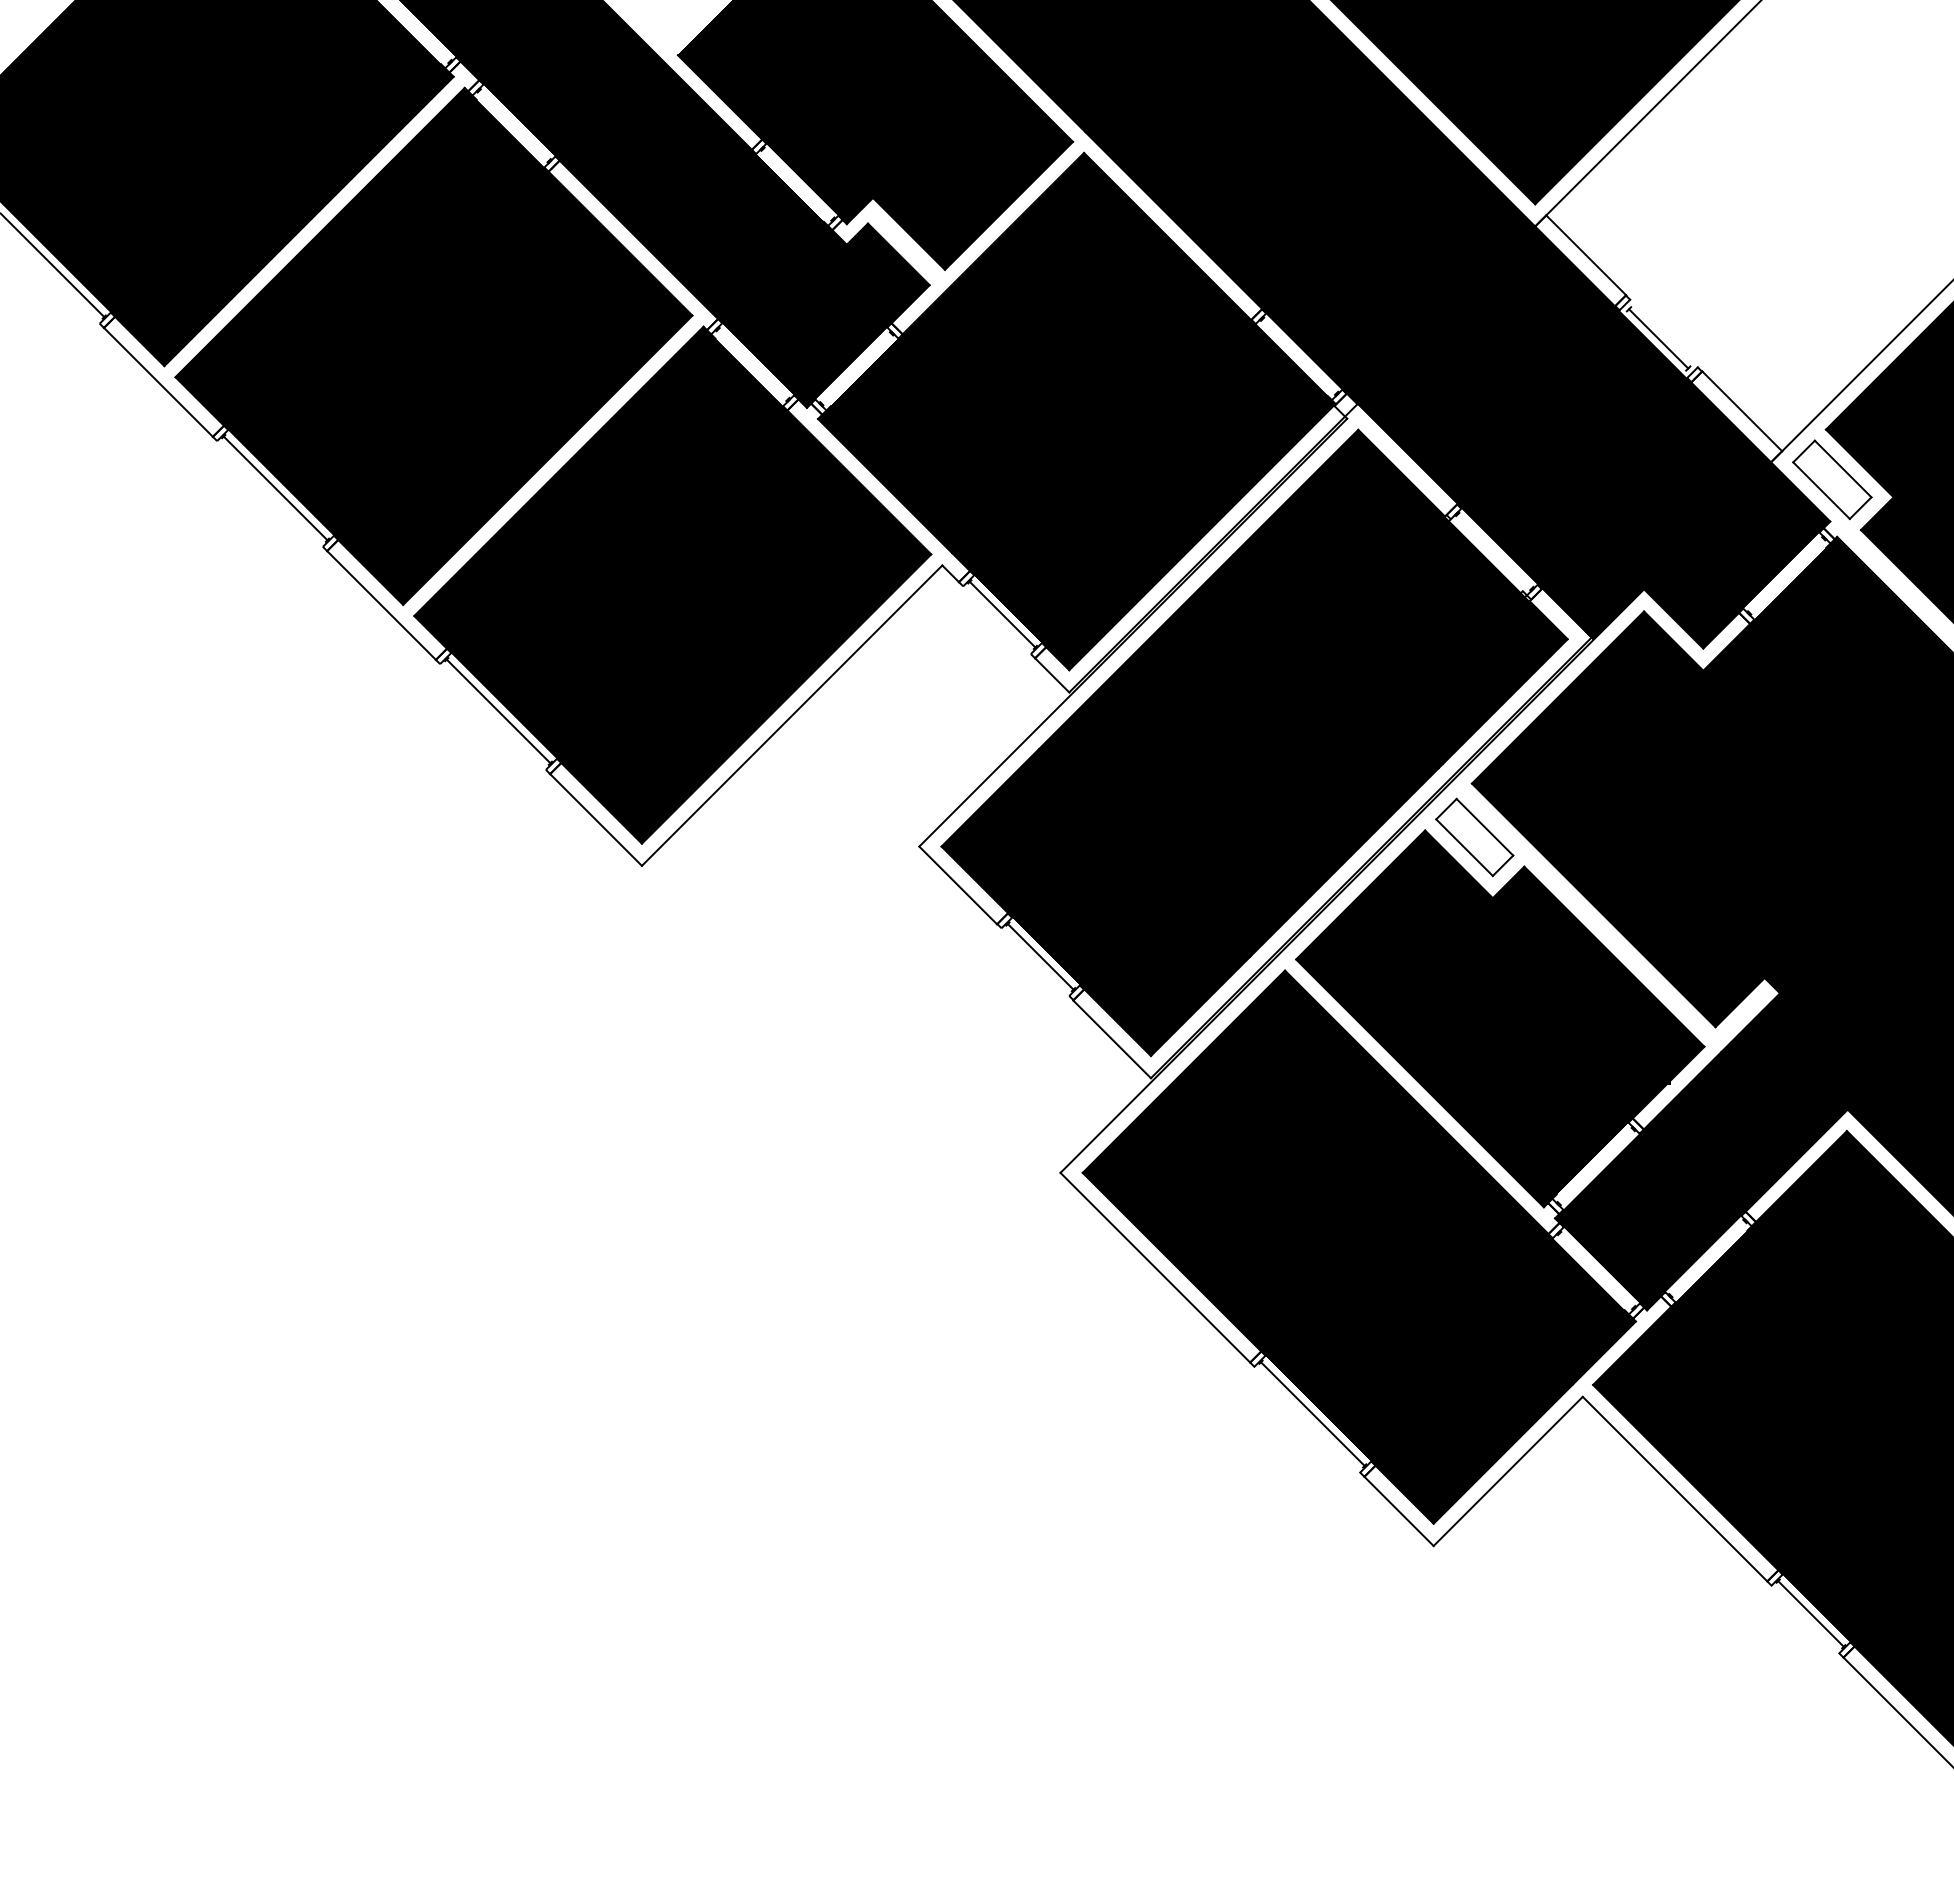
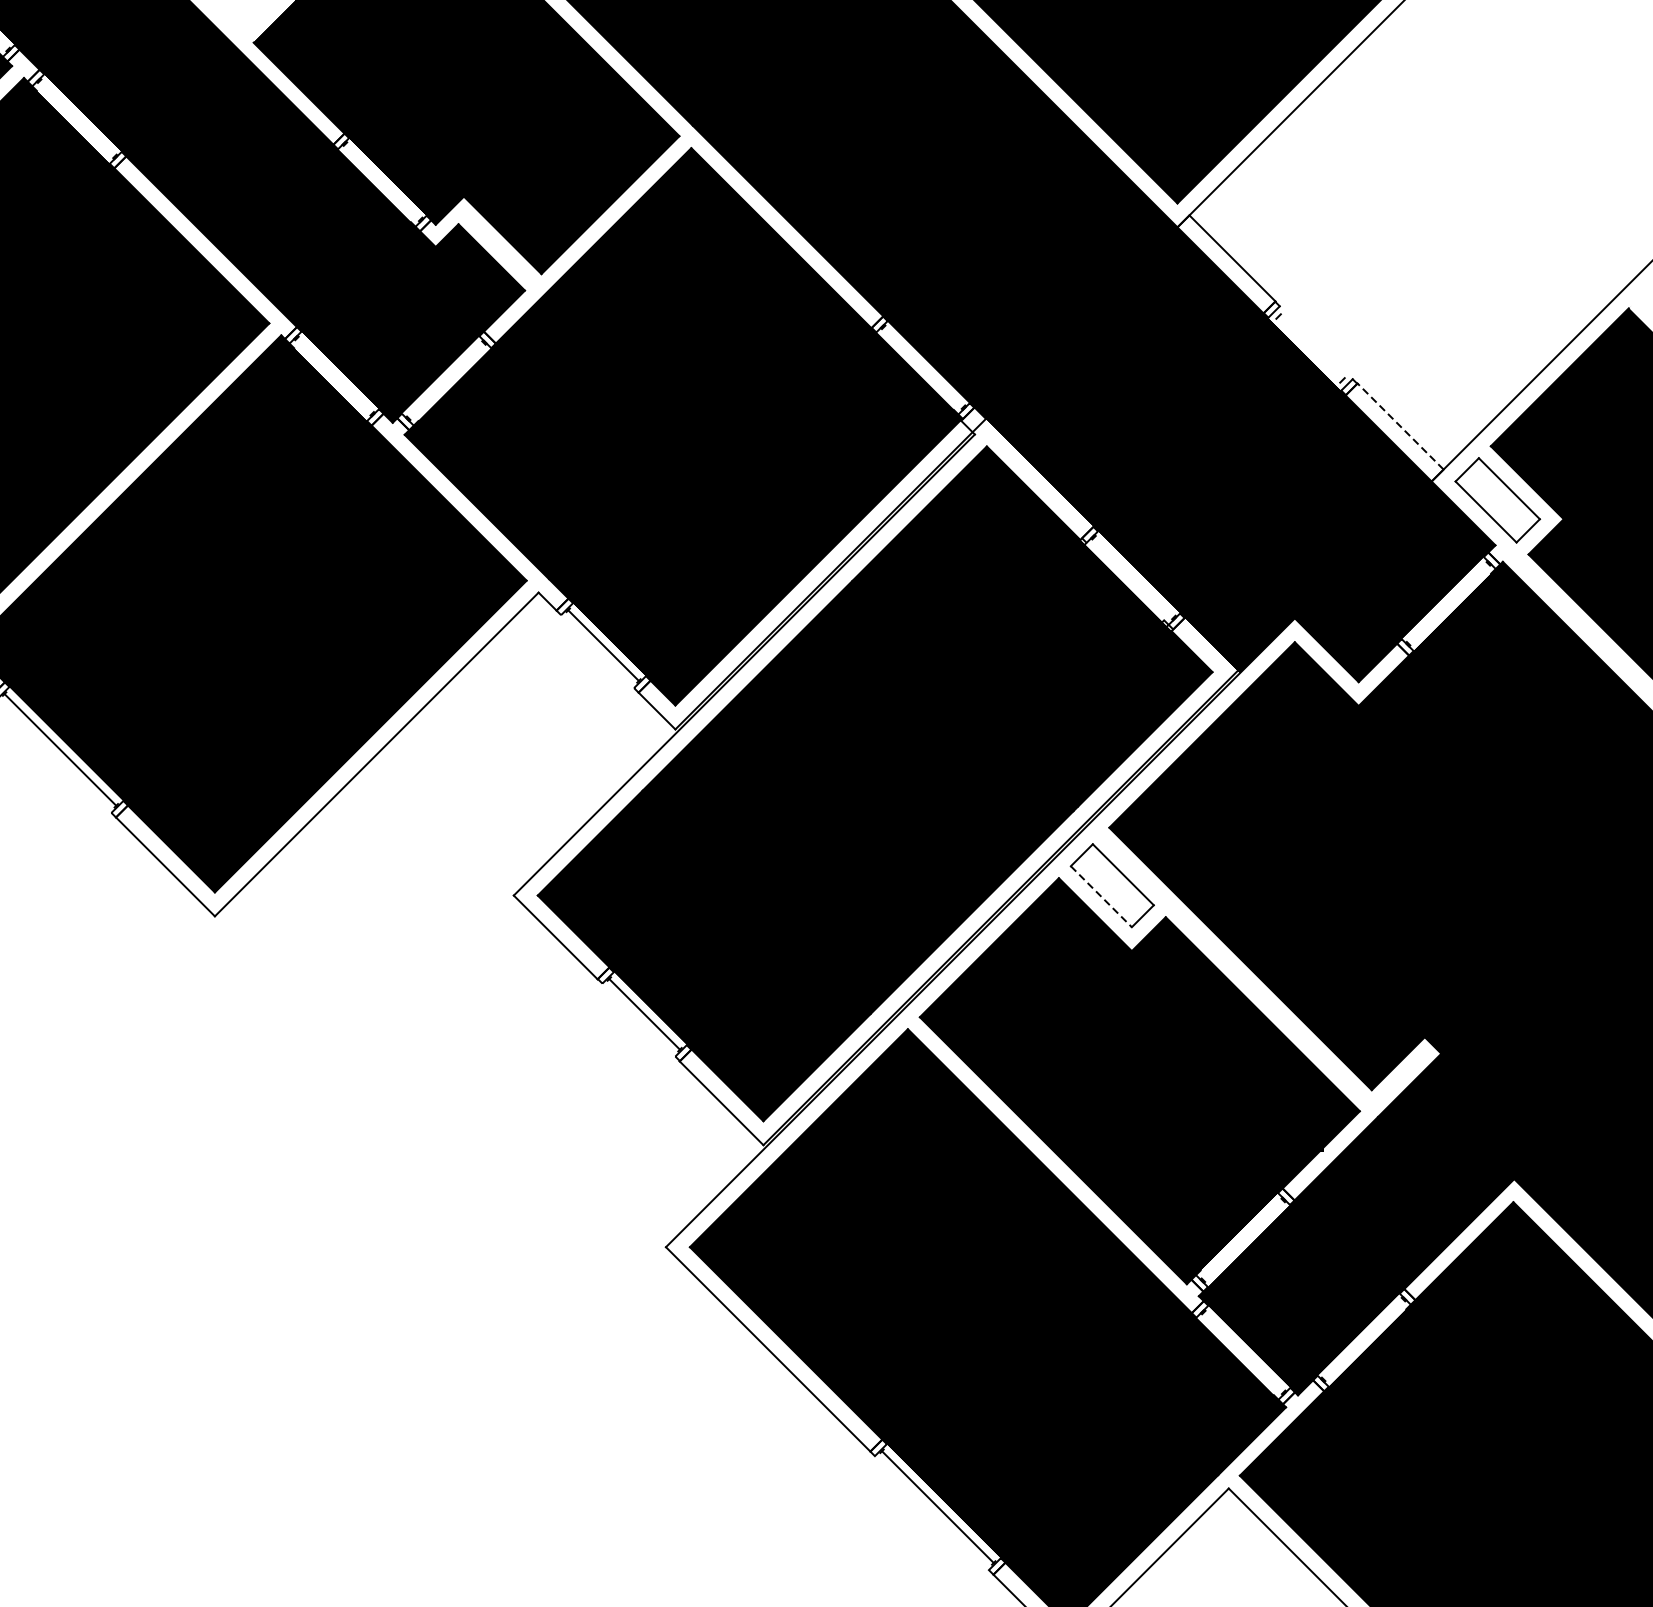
line: (1658, 338) -> (1310, 348), removed
line: (1741, 410) -> (1399, 425), solid -> dashed
line: (1464, 848) -> (1101, 897), solid -> dashed

